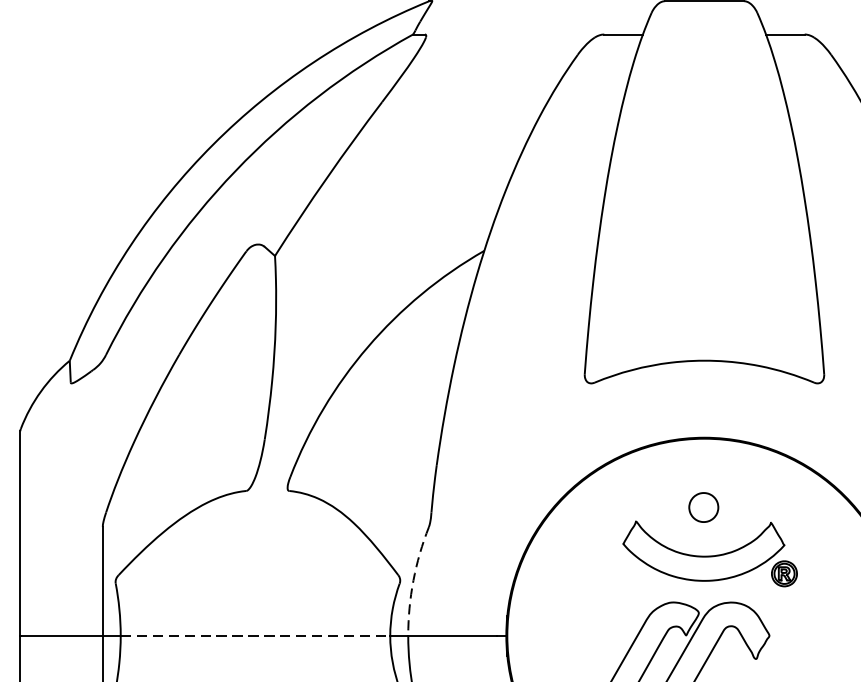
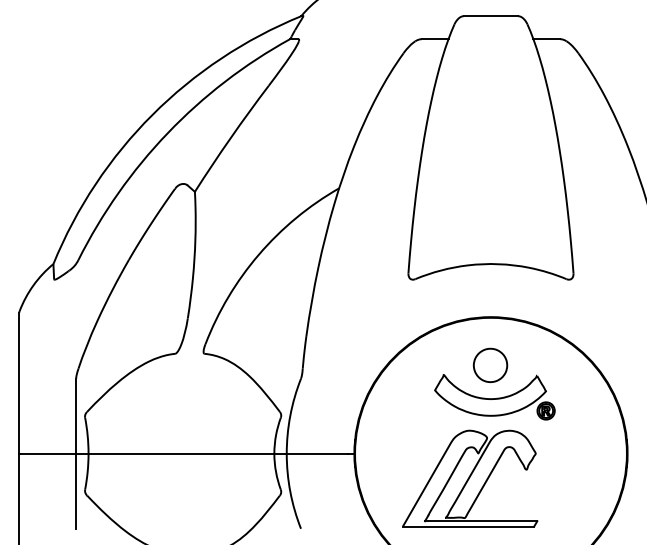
part: (703, 506) -> (490, 364), size x1.67
arc: (413, 580) -> (290, 415), dashed -> solid
line: (255, 635) -> (181, 453), dashed -> solid

